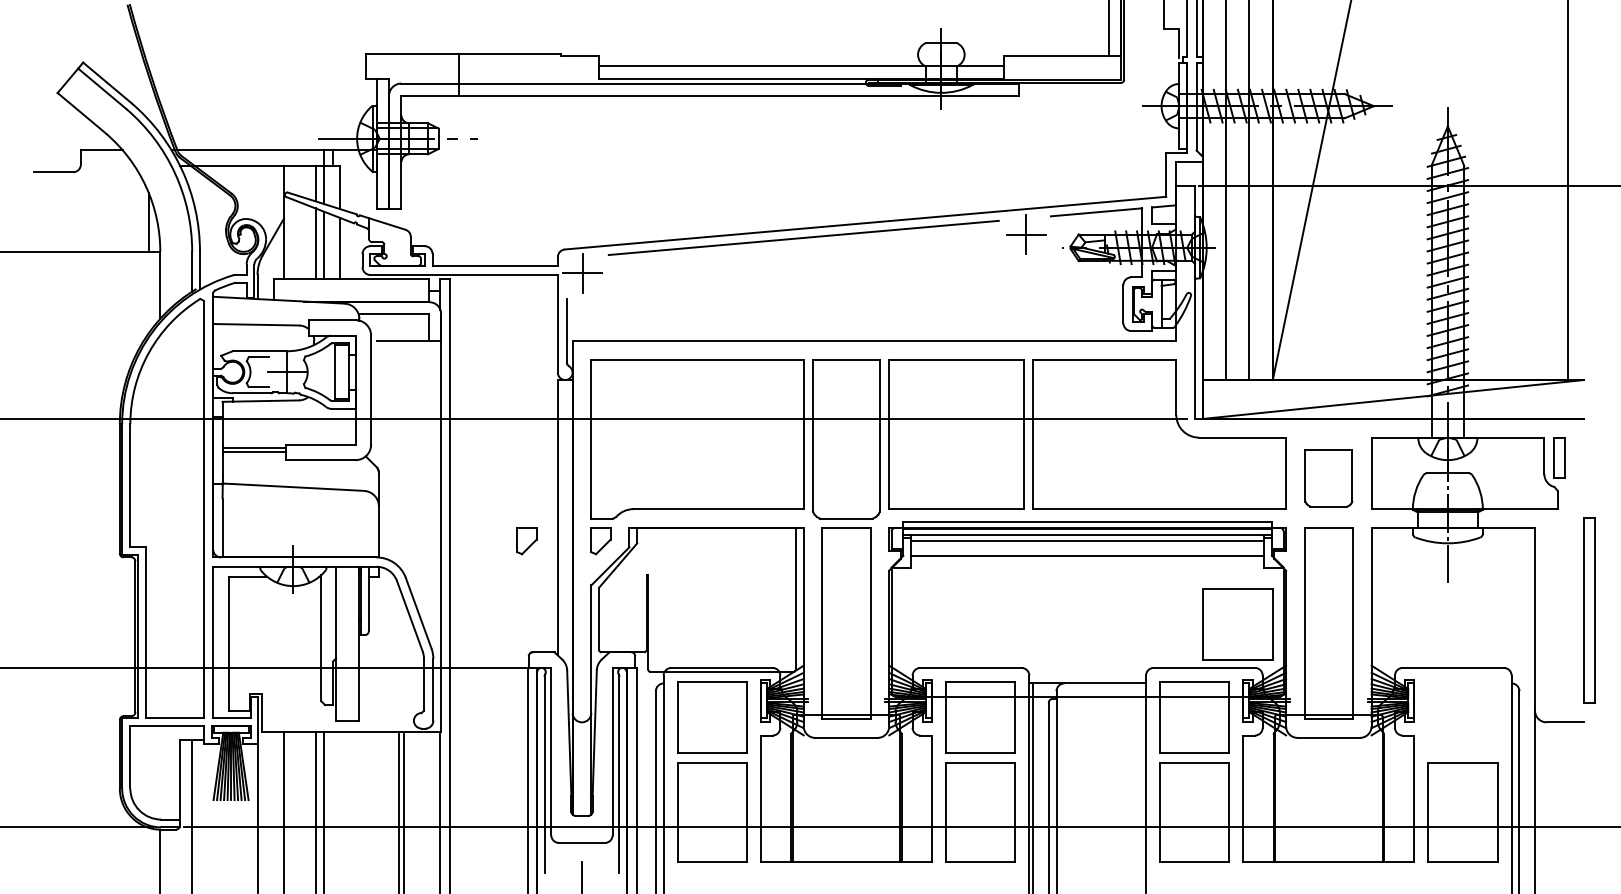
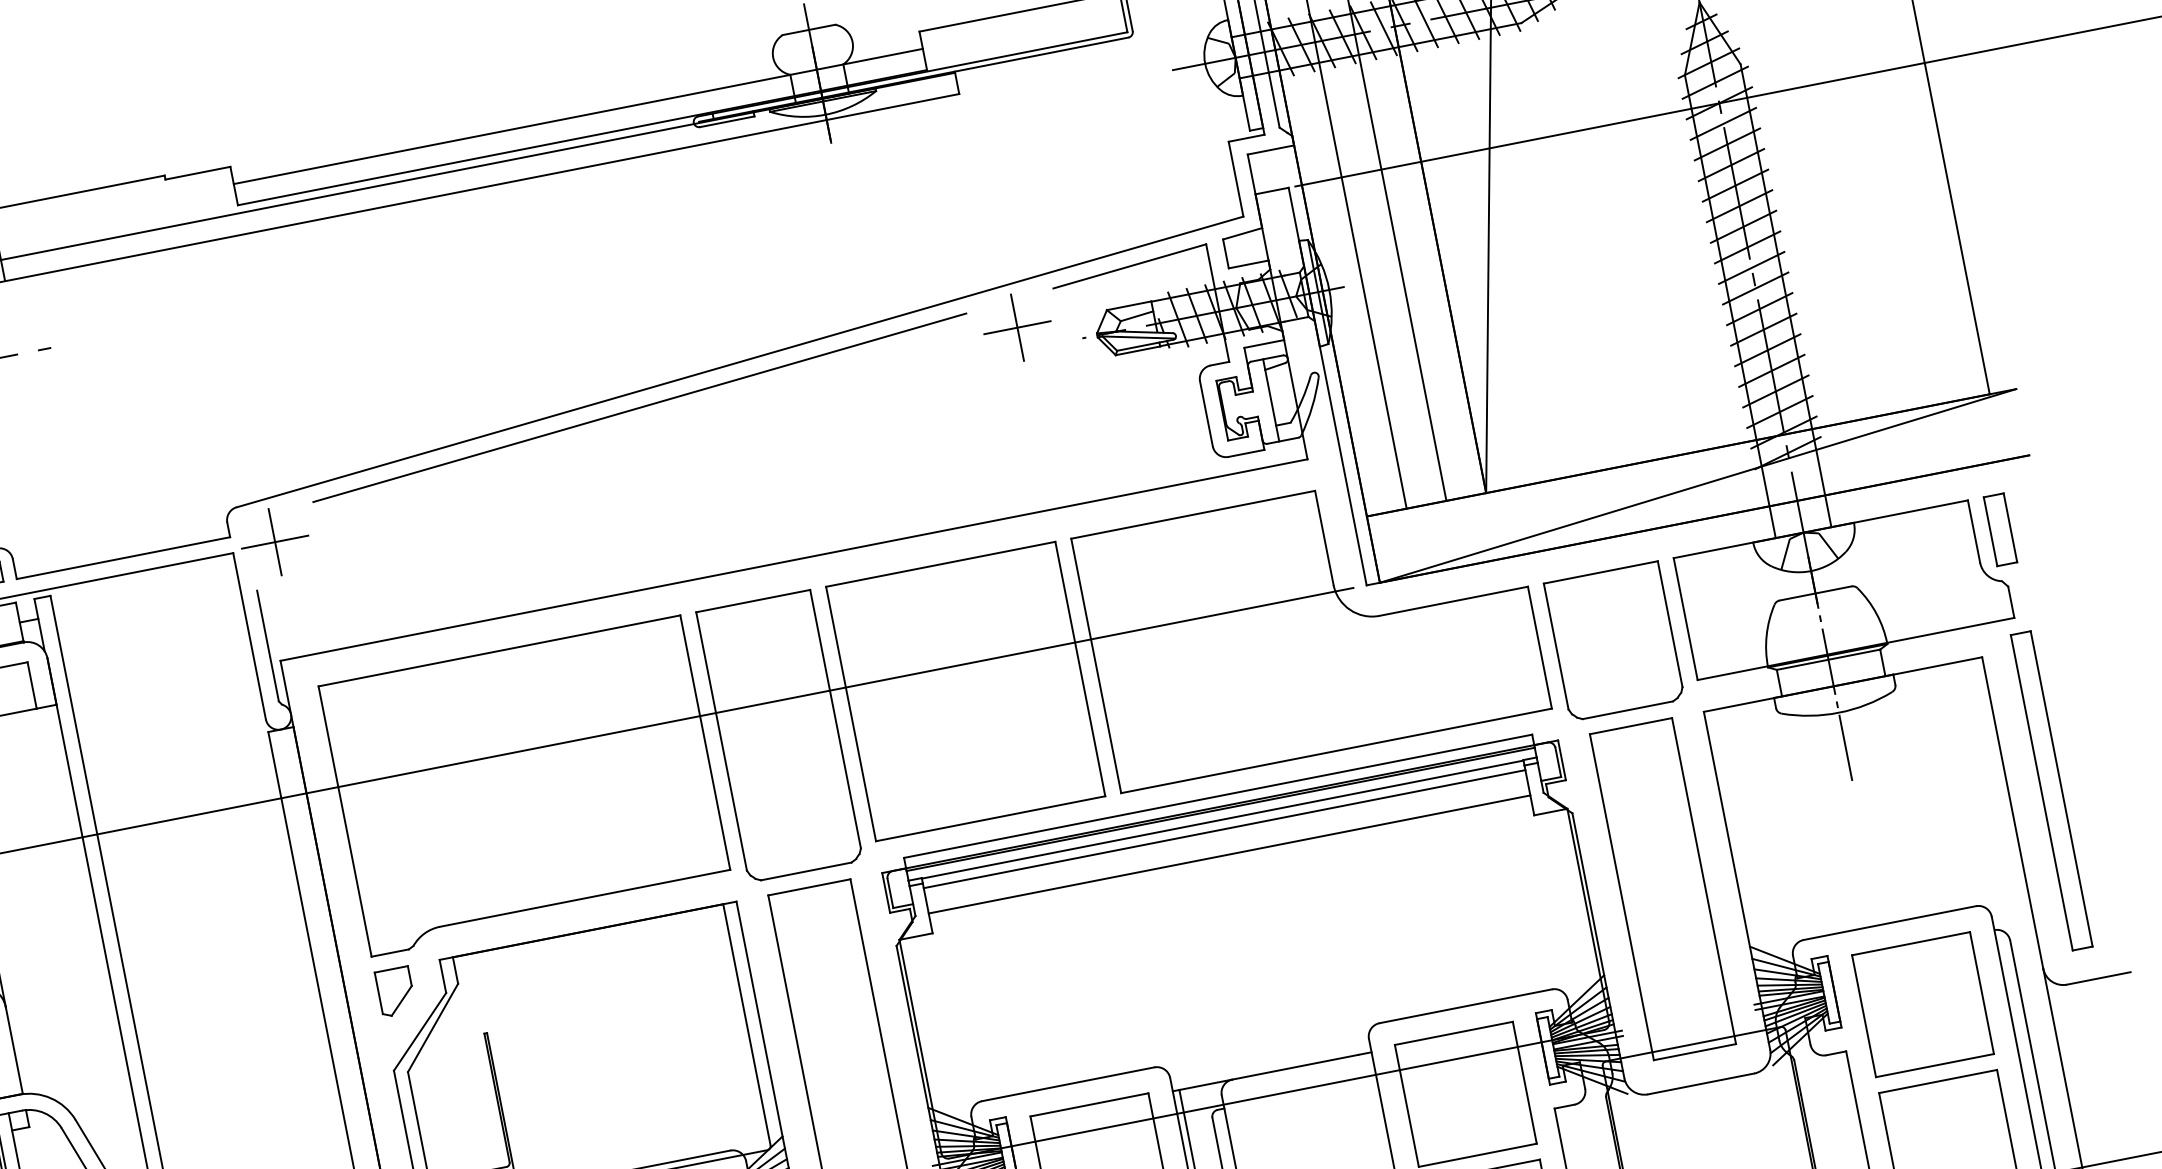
part: (1328, 478) -> (1613, 642), size x1.43
part: (526, 541) -> (268, 1017), removed
part: (1589, 610) -> (2051, 791), moved
part: (1237, 624) -> (1922, 1004), moved

